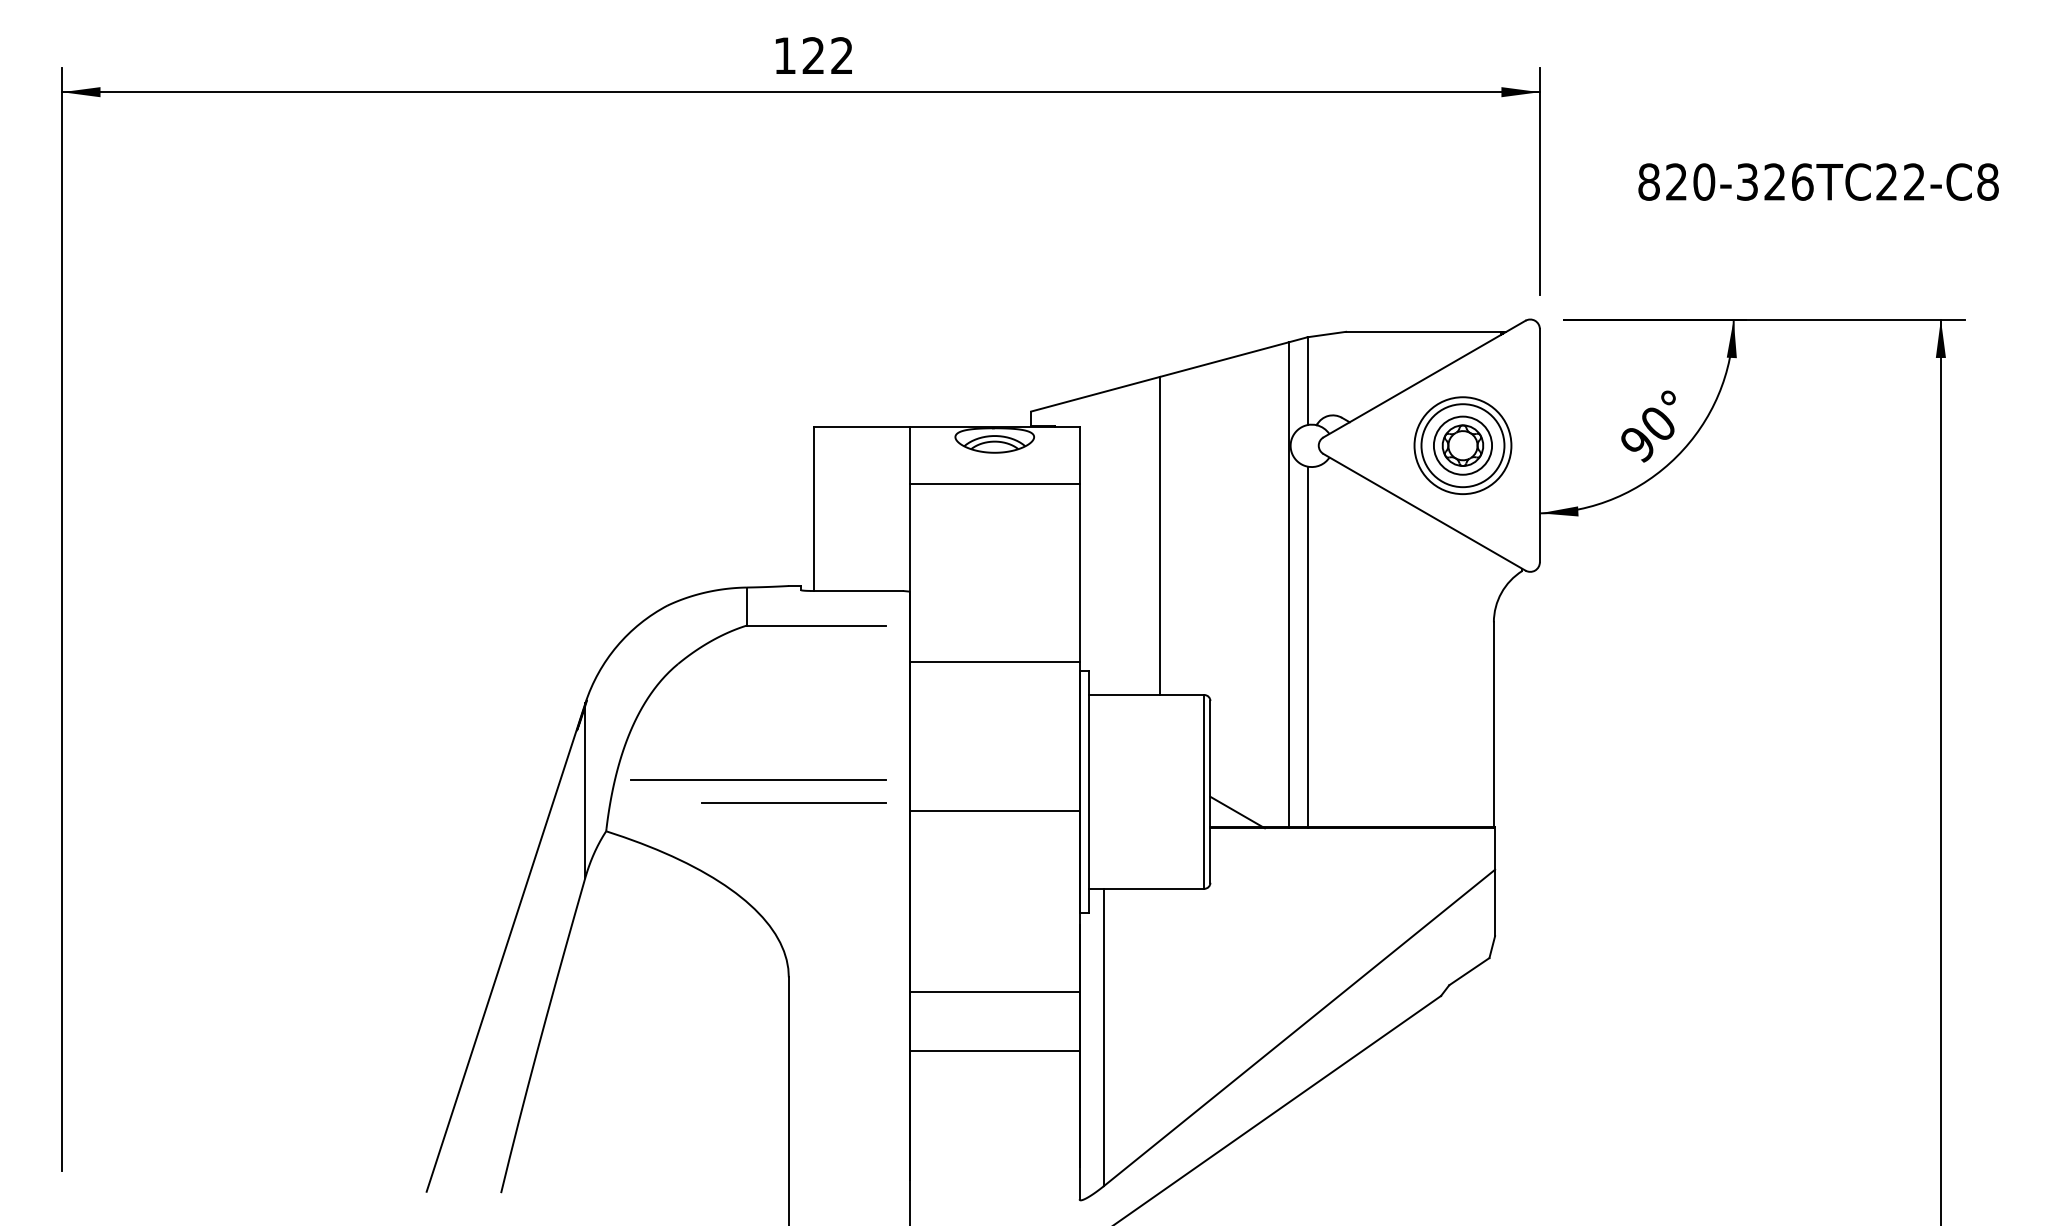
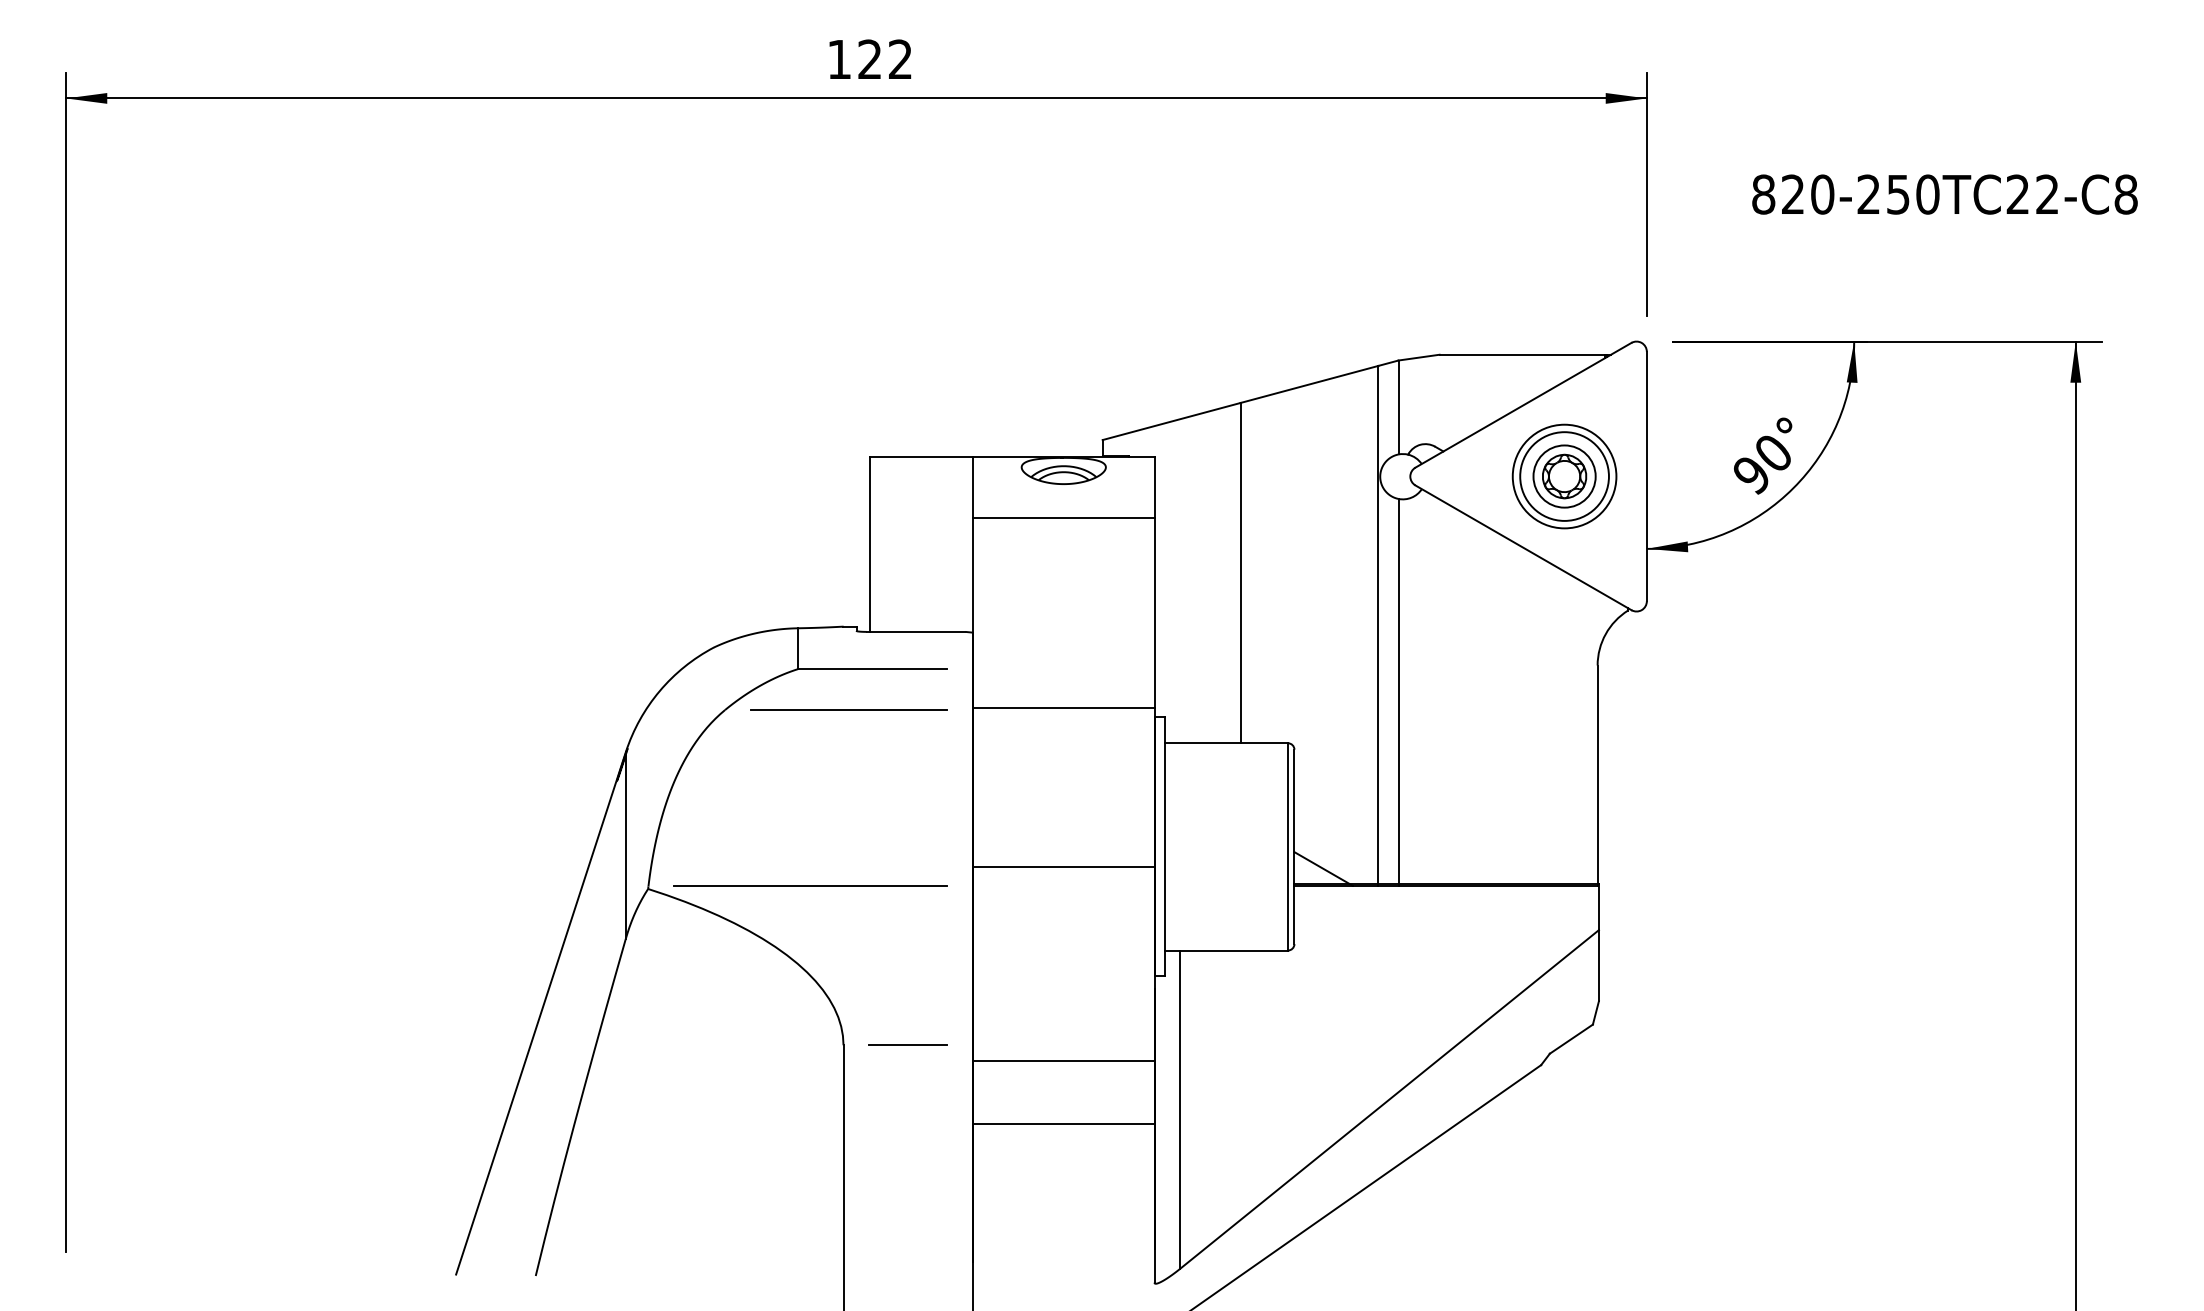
text: (1775, 182) -> (1898, 194), 820-326TC22-C8 -> 820-250TC22-C8
line: (757, 779) -> (810, 885), moved
line: (793, 802) -> (848, 709), moved
line: (849, 977) -> (908, 1045), added

